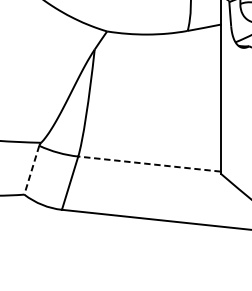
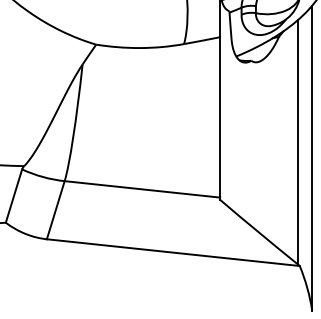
line: (148, 164) -> (141, 189), dashed -> solid
line: (31, 170) -> (13, 196), dashed -> solid

